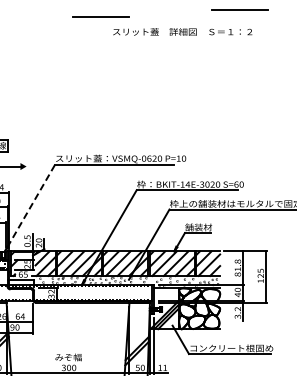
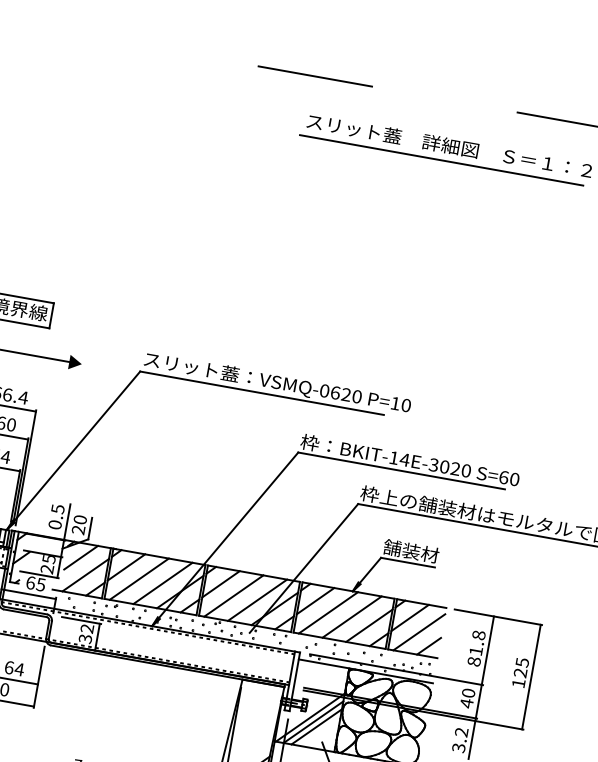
line: (100, 16) -> (314, 74), moved
line: (179, 39) -> (440, 160), added
line: (29, 208) -> (72, 451), dashed -> solid

